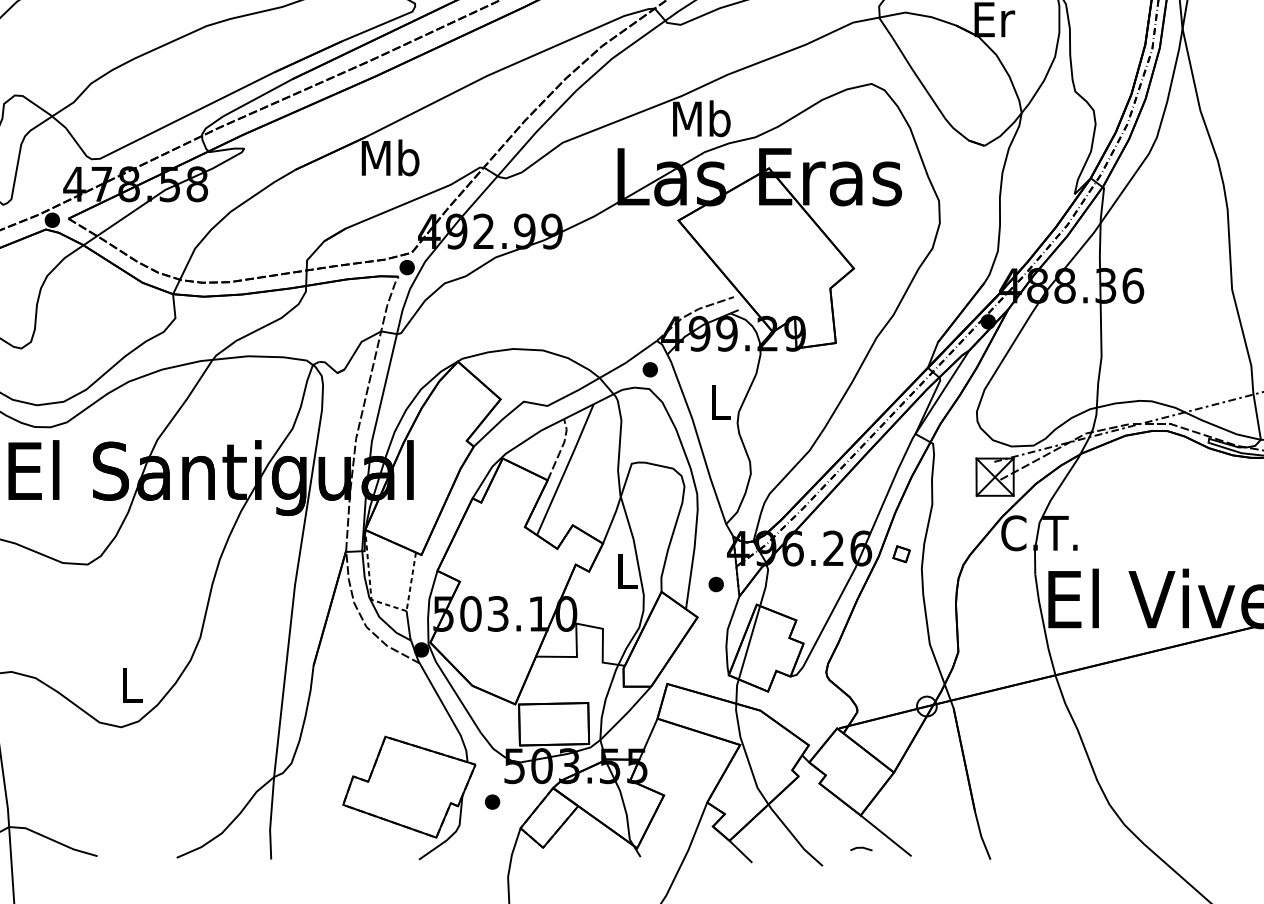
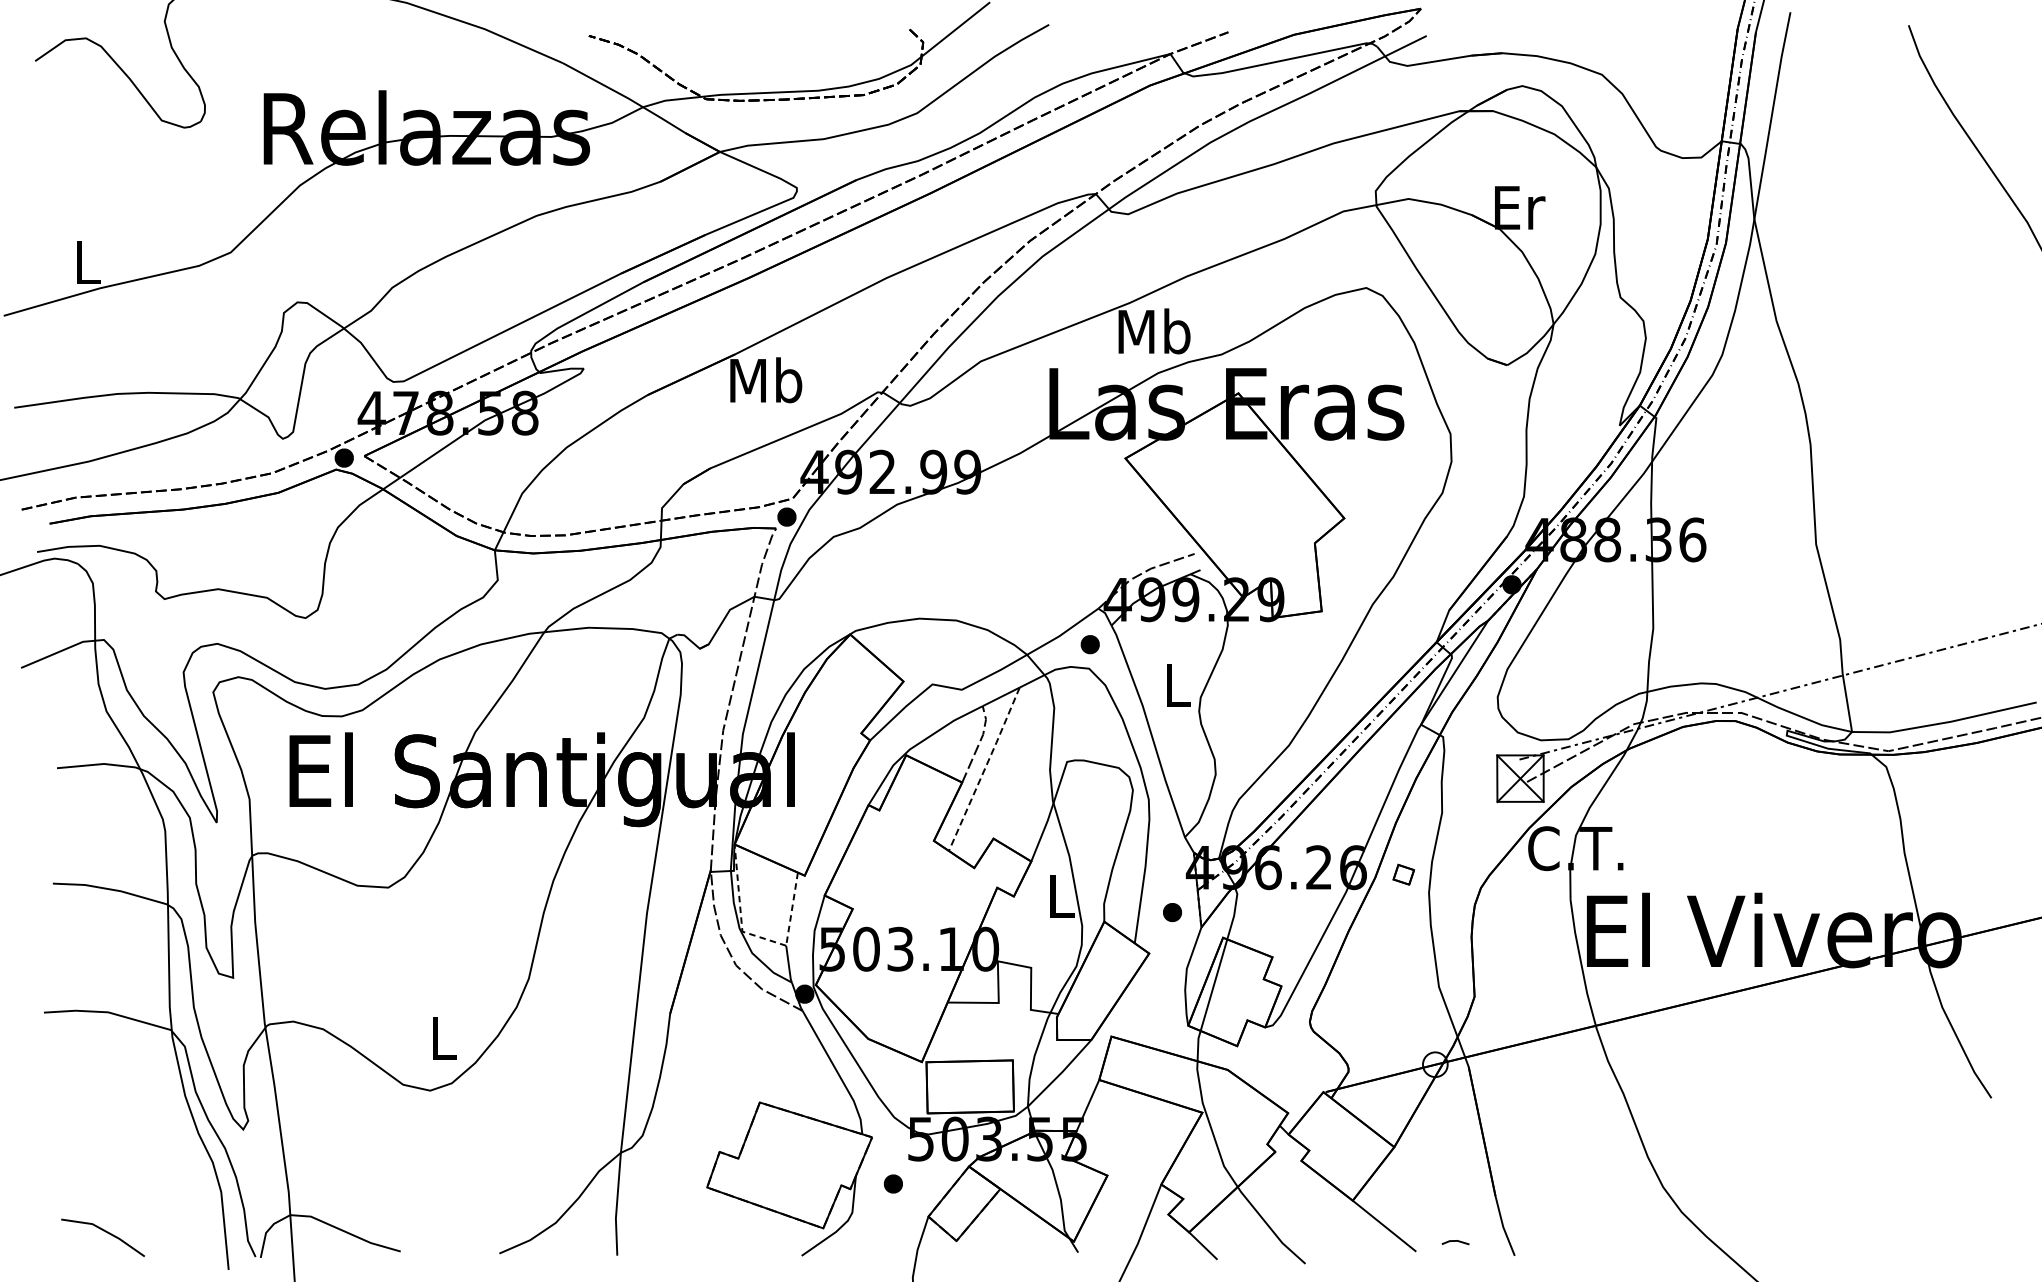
line: (565, 469) -> (984, 769), solid -> dashed
line: (861, 848) -> (1455, 1241), moved

